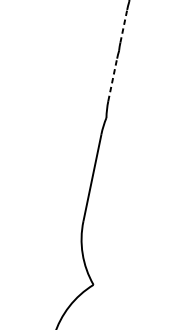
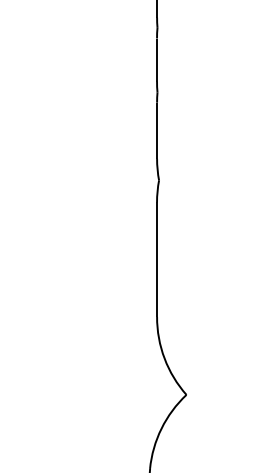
line: (124, 26) -> (157, 60), dashed -> solid
line: (113, 79) -> (157, 130), dashed -> solid

